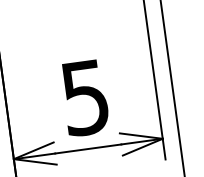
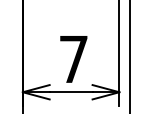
text: (85, 98) -> (73, 59), 5 -> 7

